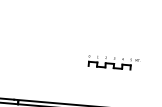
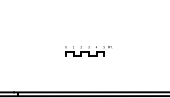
part: (113, 63) -> (88, 51), moved

